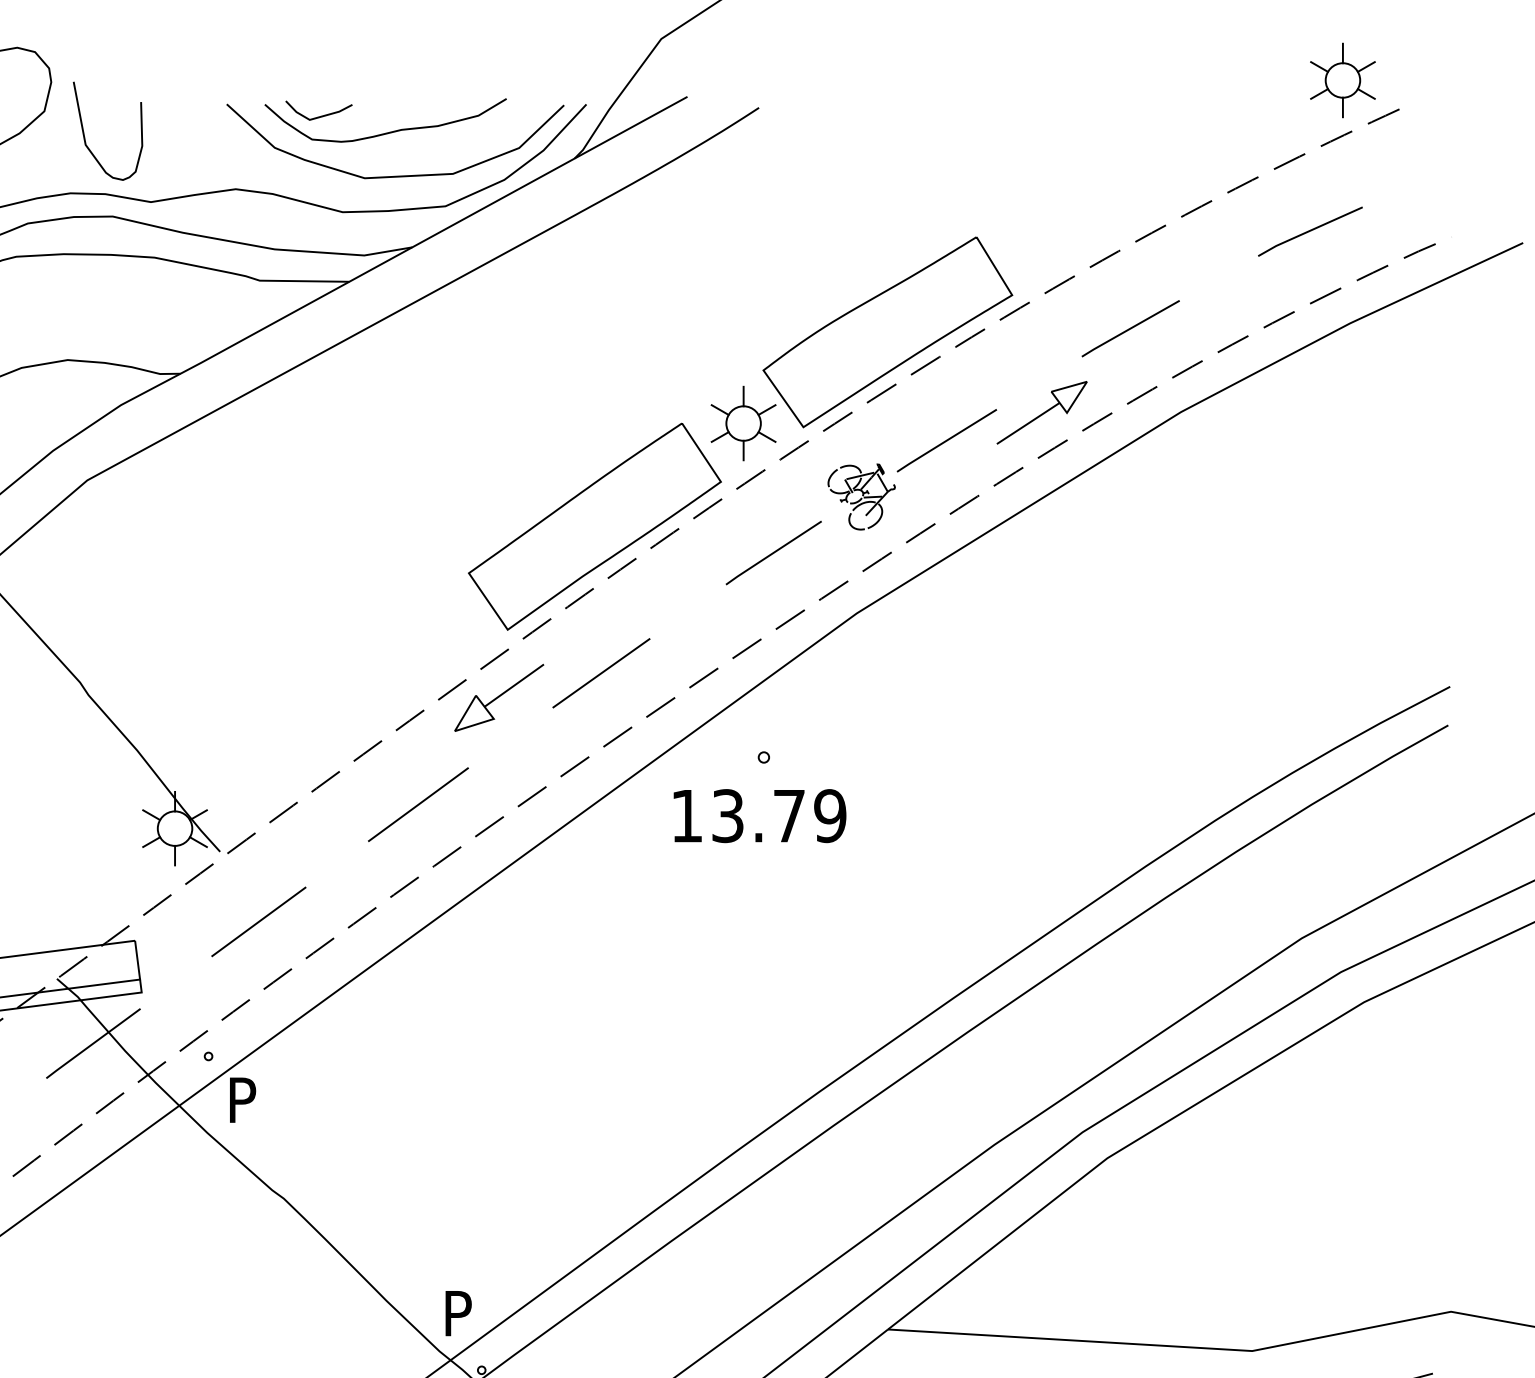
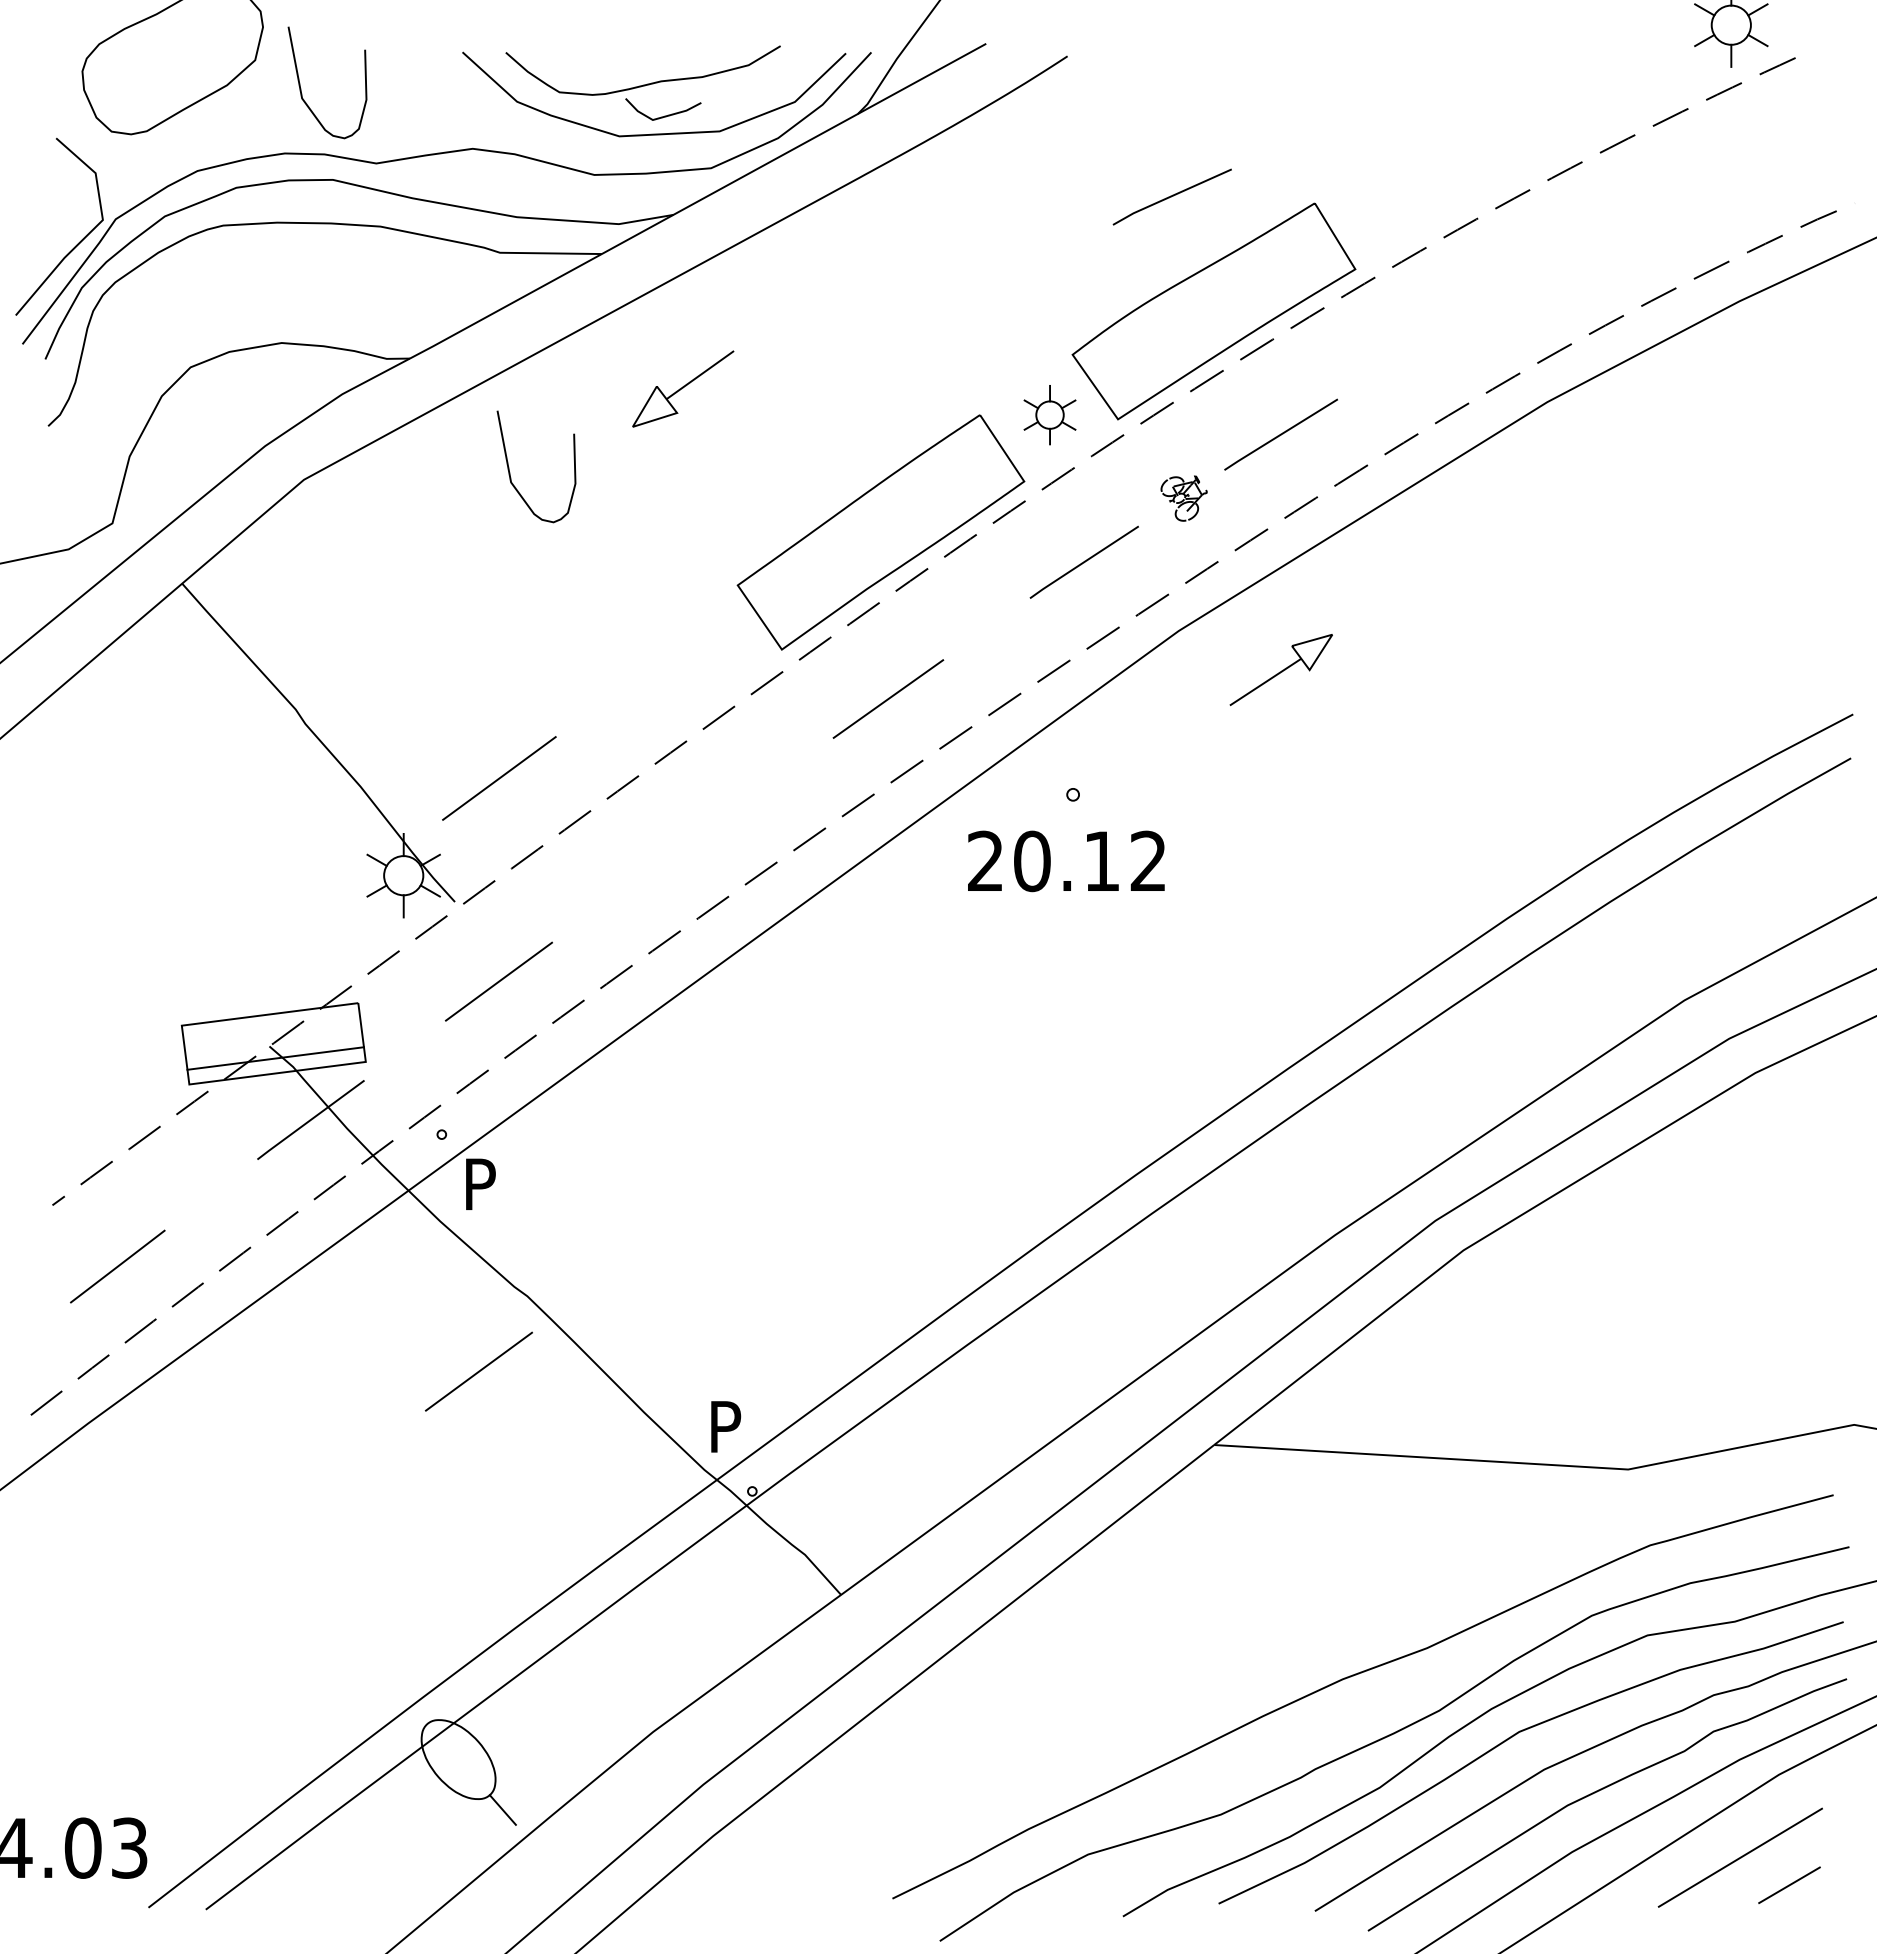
line: (320, 115) -> (664, 115), moved
line: (1309, 231) -> (1171, 196), moved
line: (1130, 328) -> (1489, 307), removed
part: (1041, 412) -> (1280, 669), moved
part: (743, 422) -> (1049, 414), size x0.7
curve: (268, 473) -> (510, 472), added
part: (861, 496) -> (1183, 498), size x0.6
part: (499, 697) -> (683, 388), moved
line: (418, 804) -> (499, 778), moved
text: (758, 816) -> (1067, 861), 13.79 -> 20.12
line: (240, 1264) -> (478, 1371), added

